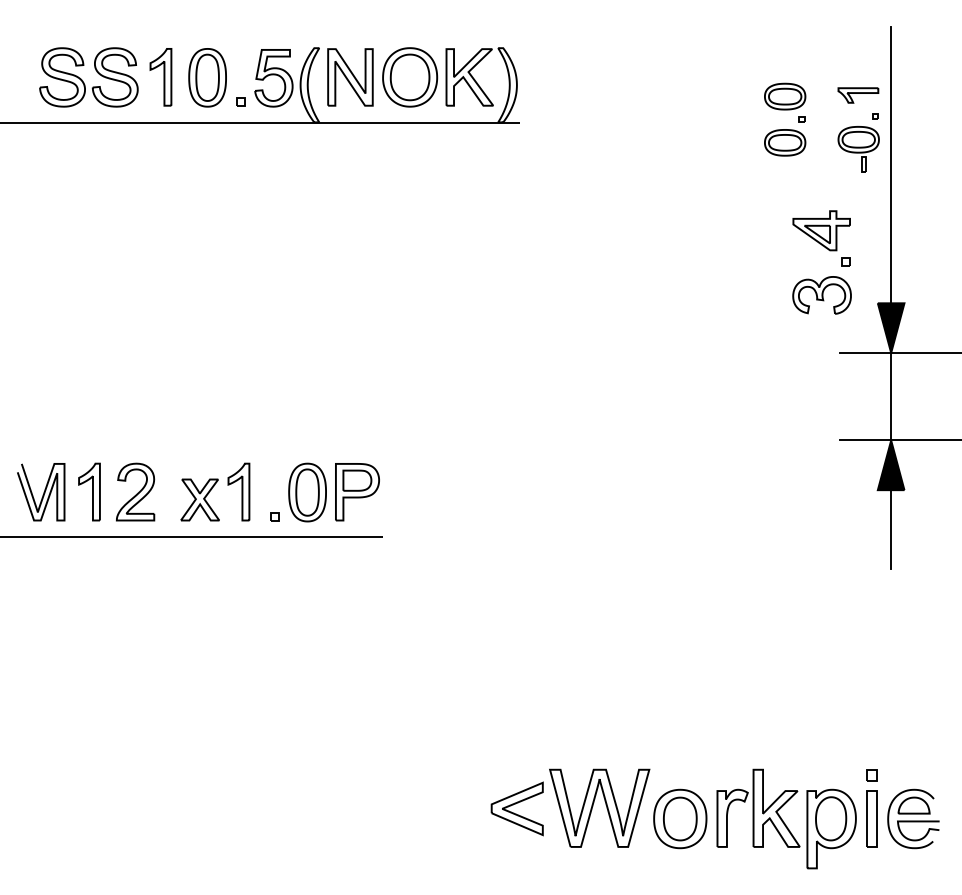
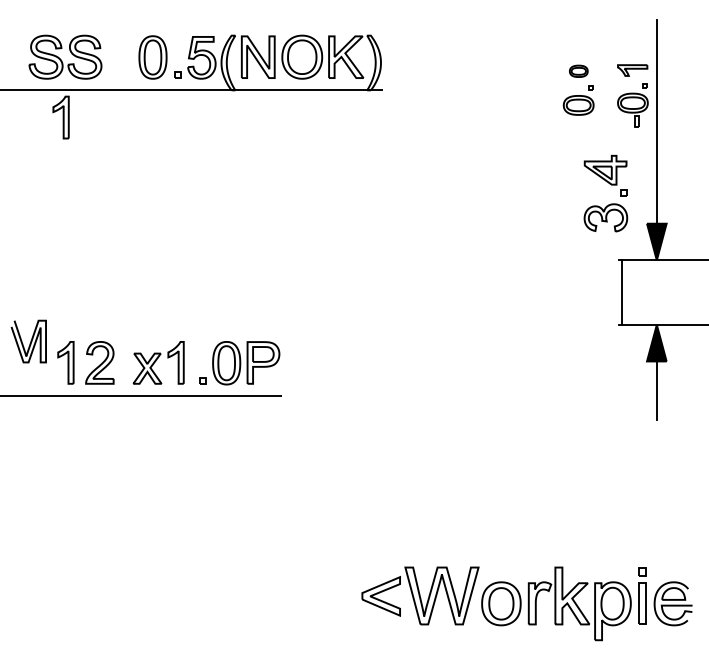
part: (160, 77) -> (60, 117), moved
part: (785, 96) -> (578, 71), size x0.6
line: (891, 396) -> (622, 292), moved
curve: (43, 492) -> (30, 341), moved

